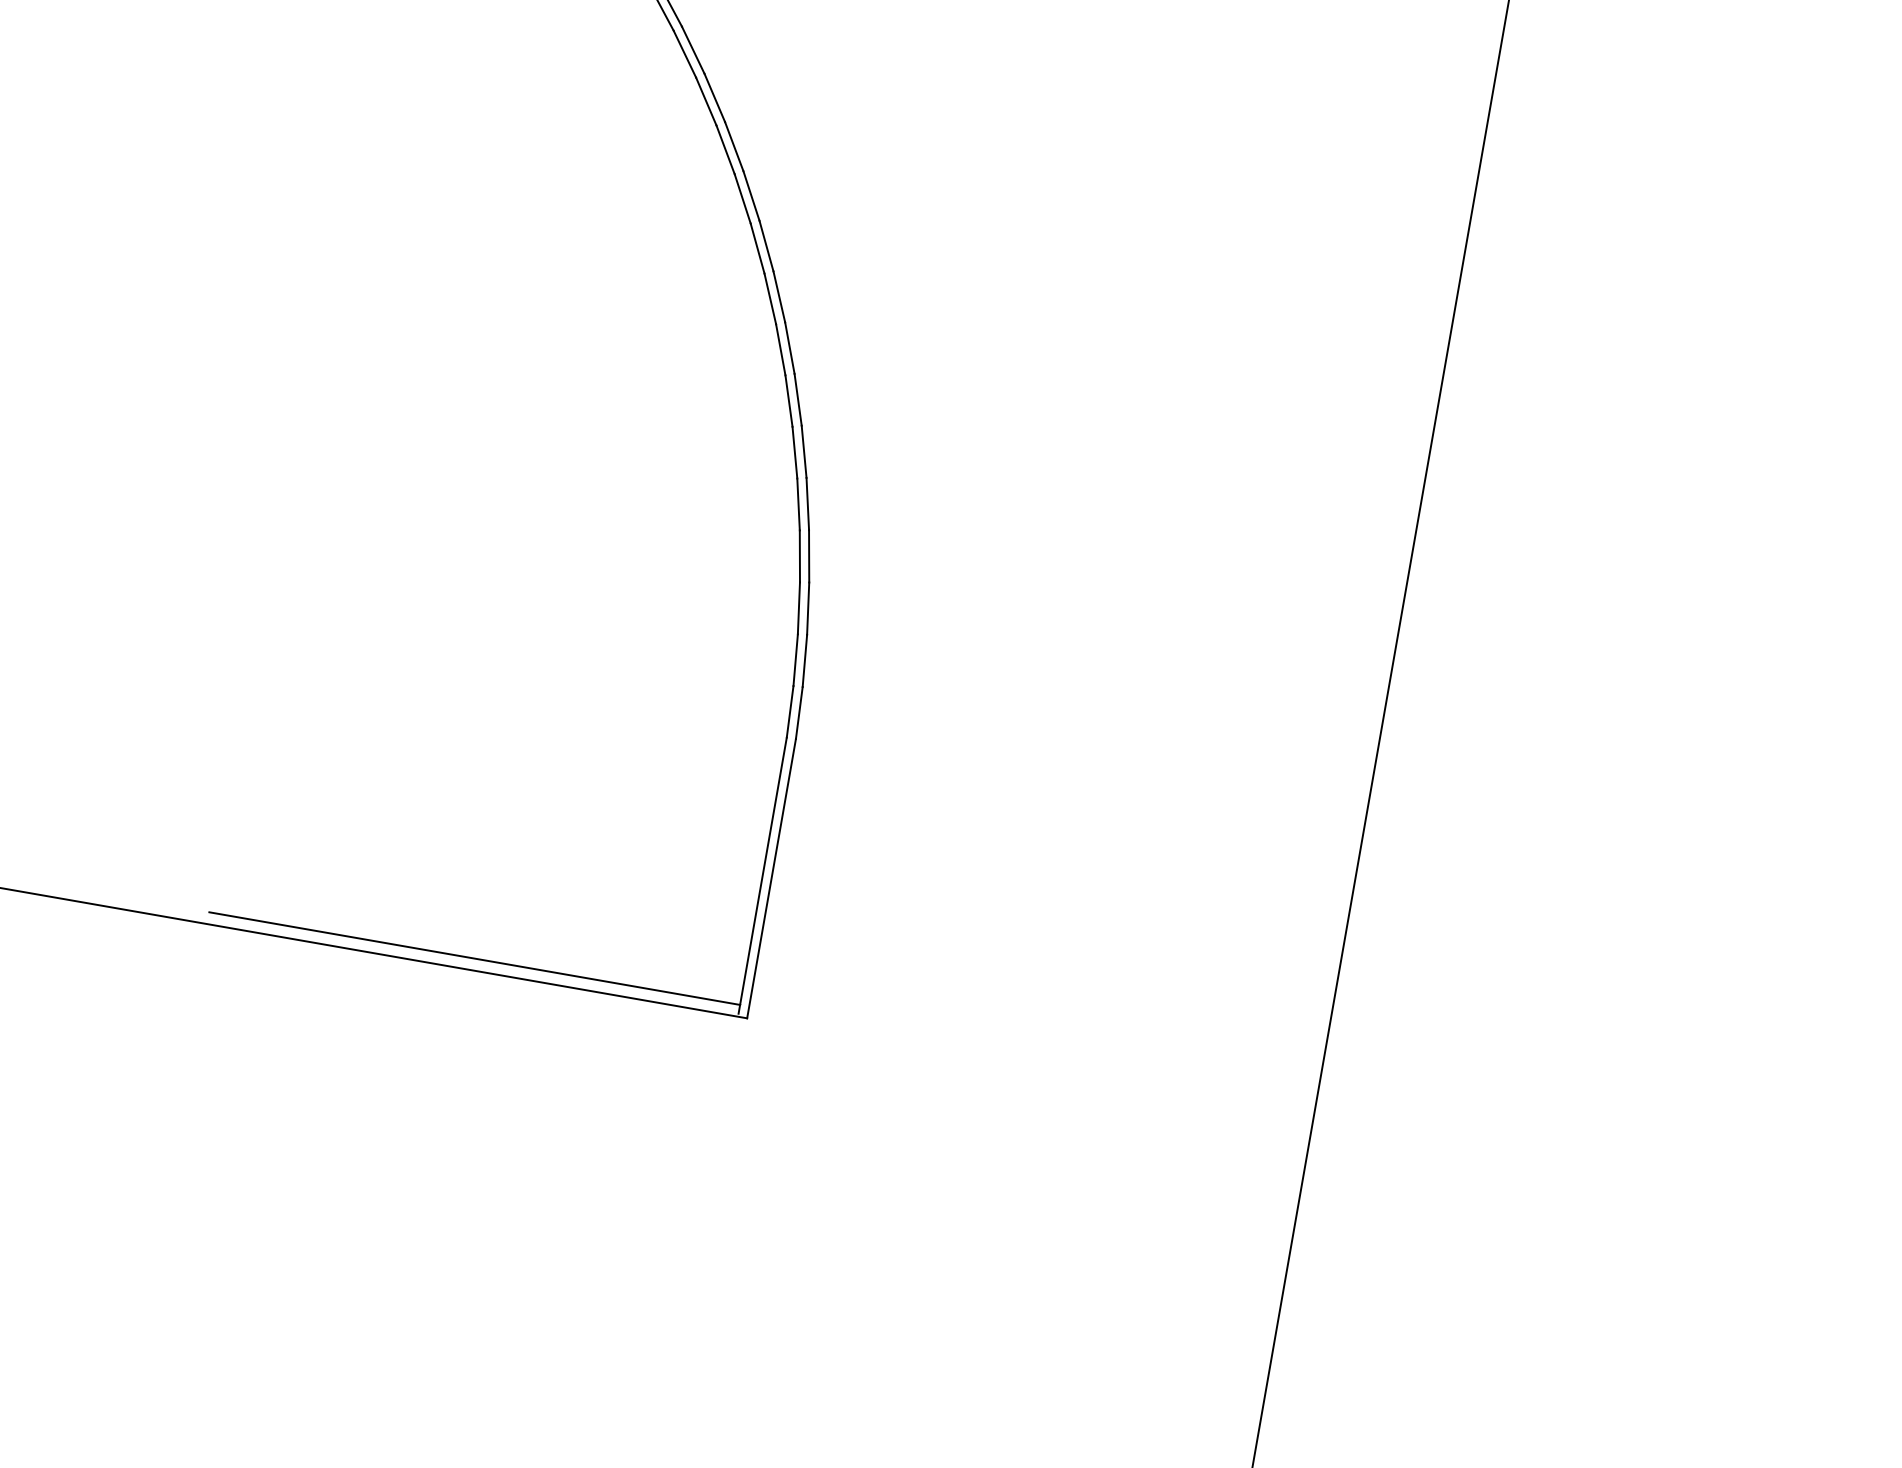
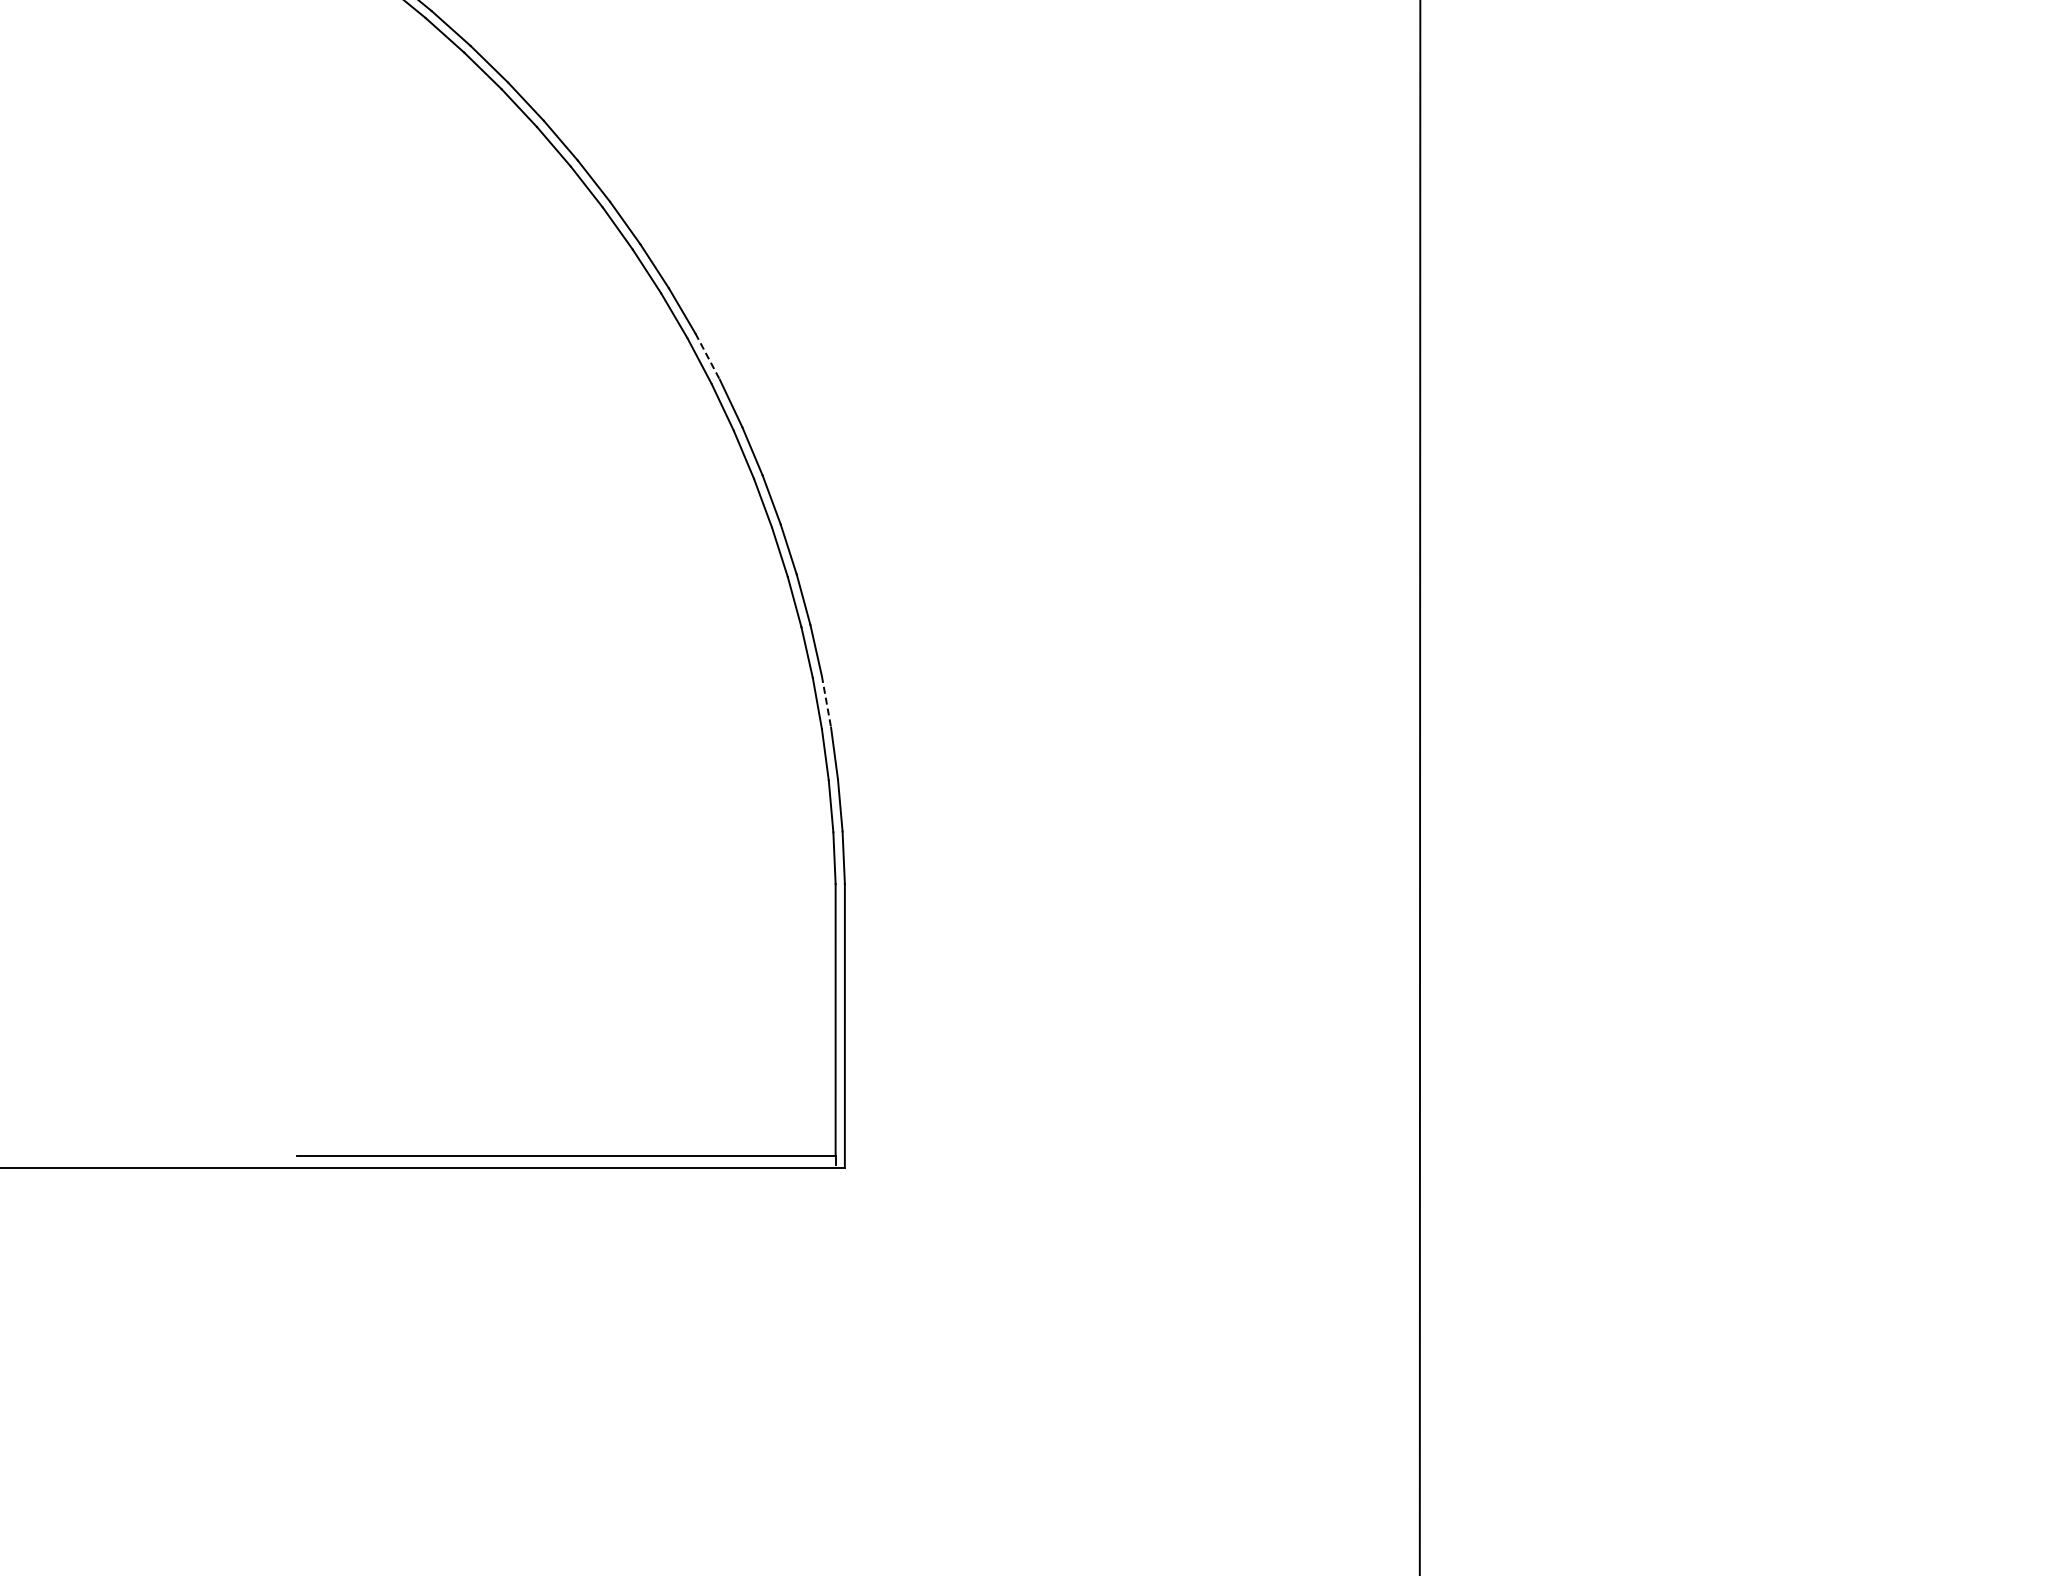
line: (751, 196) -> (707, 357), solid -> dashed
line: (809, 557) -> (826, 702), solid -> dashed

